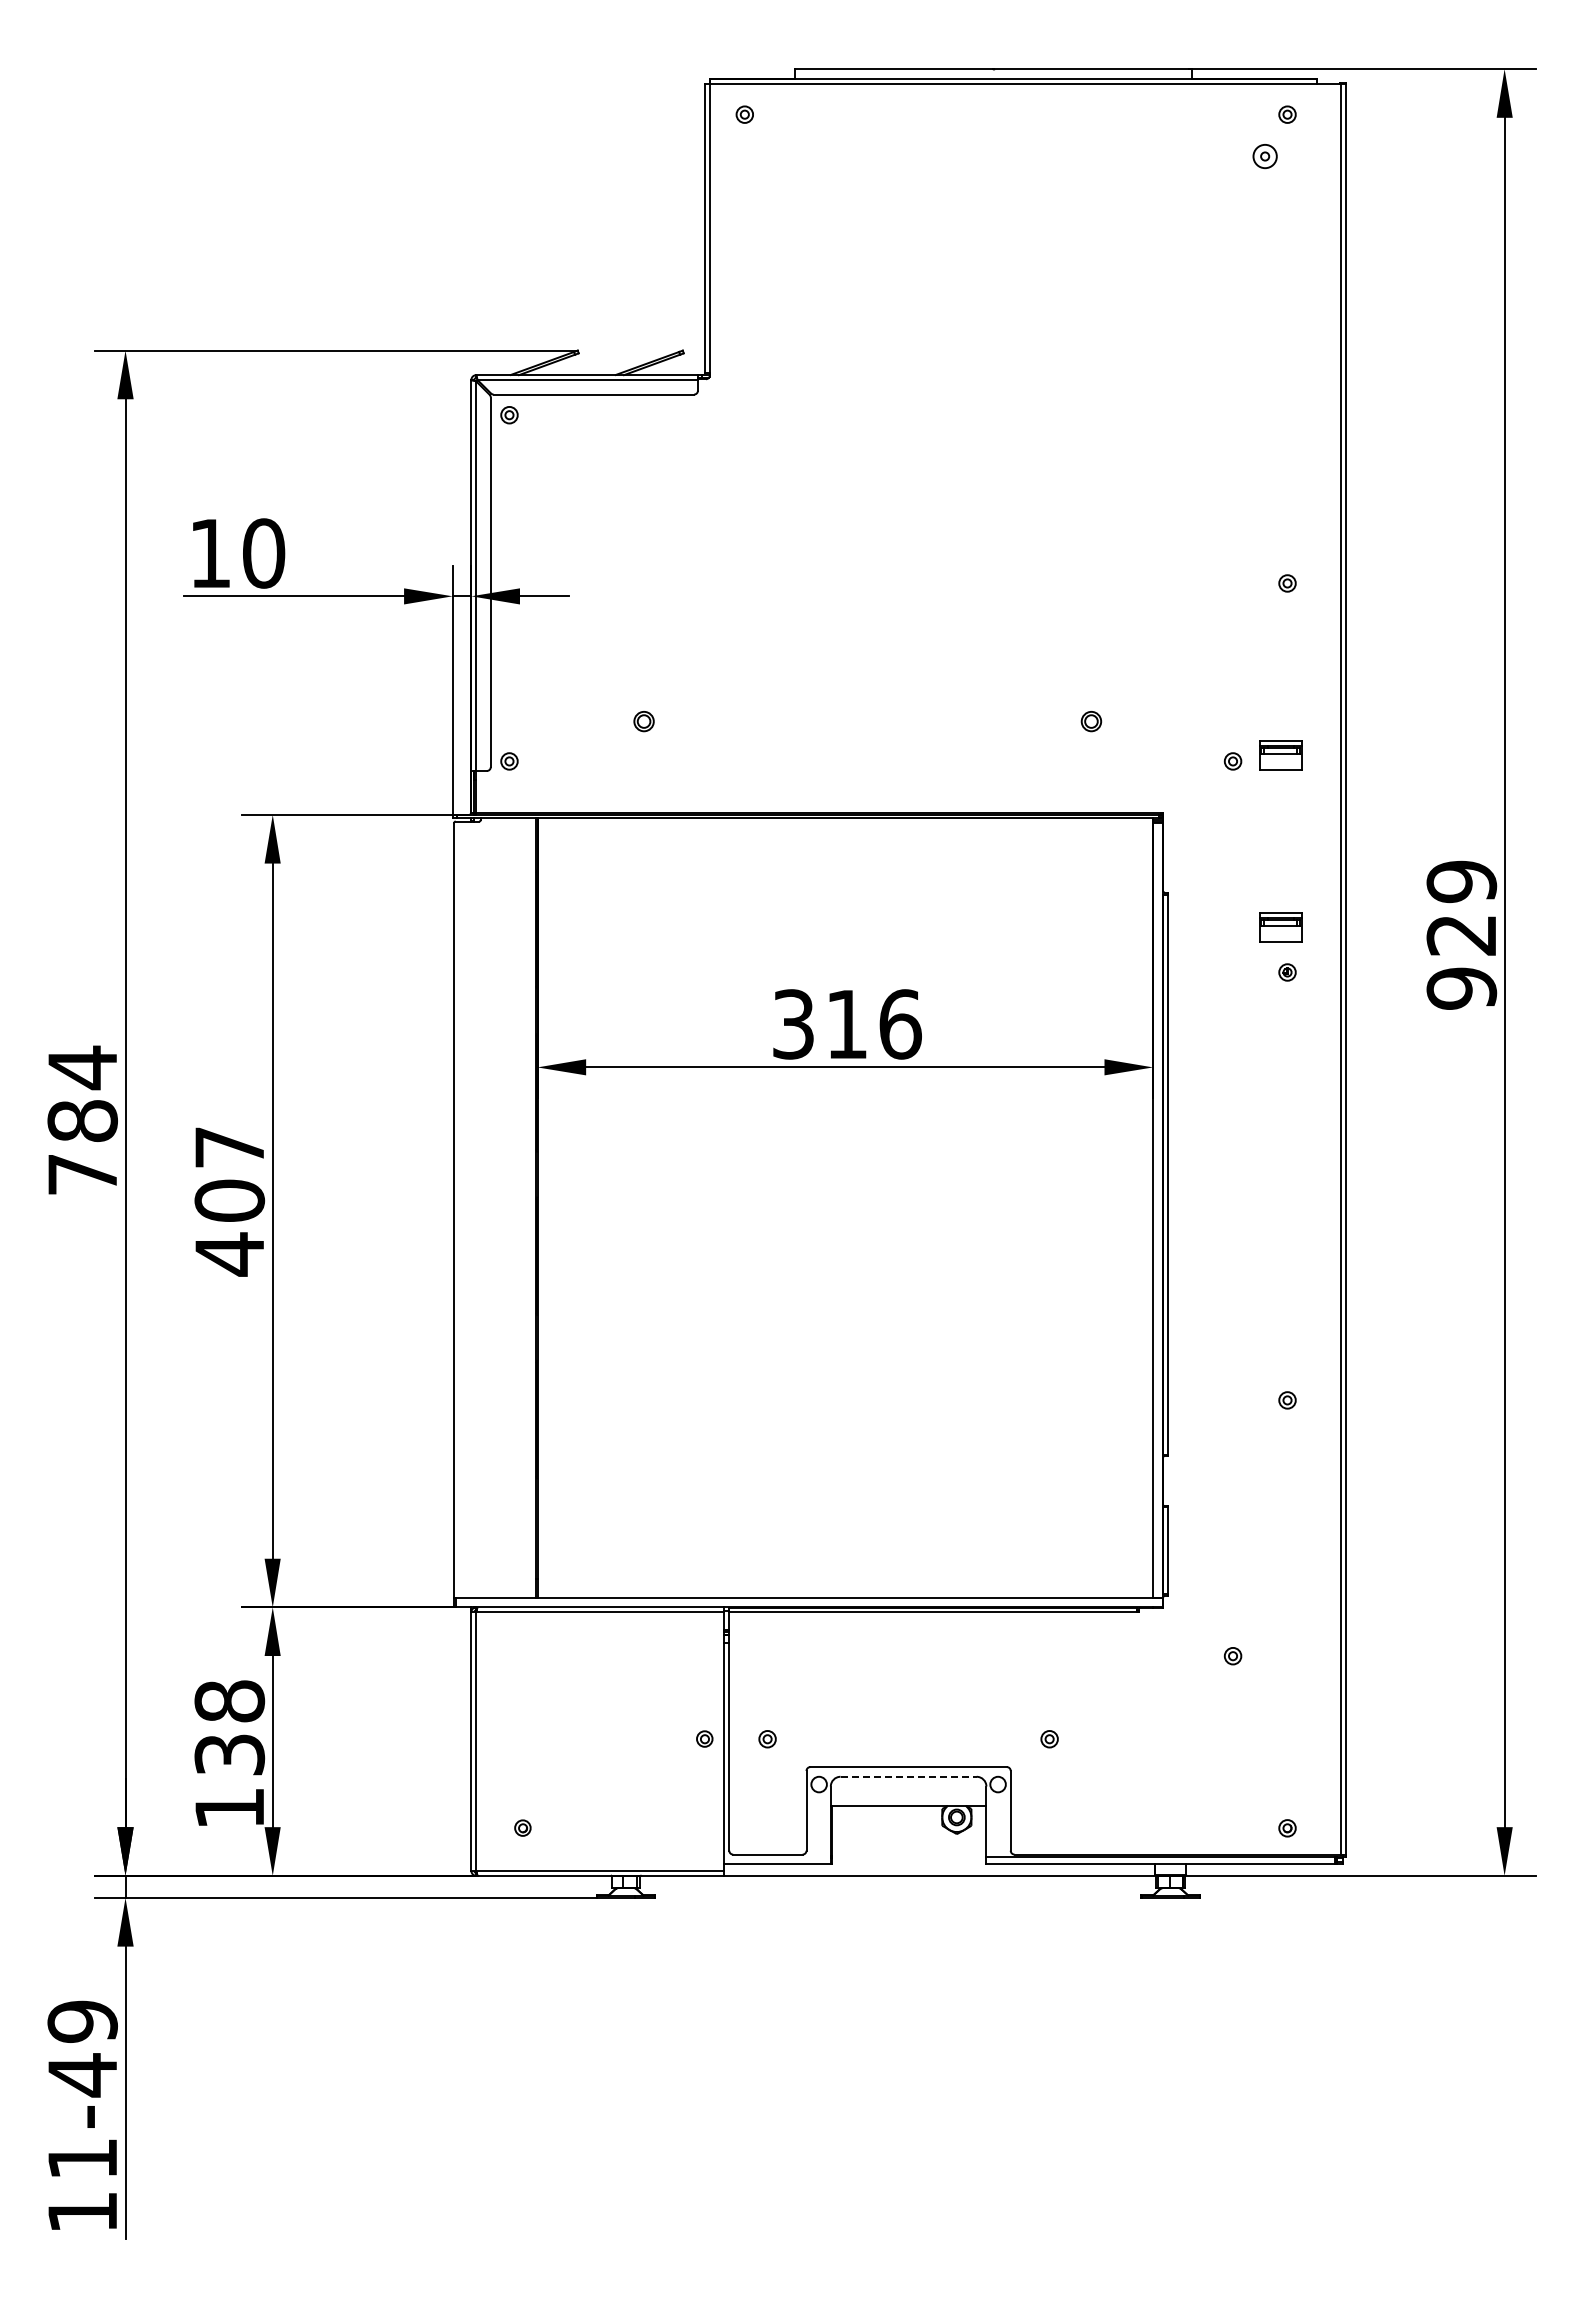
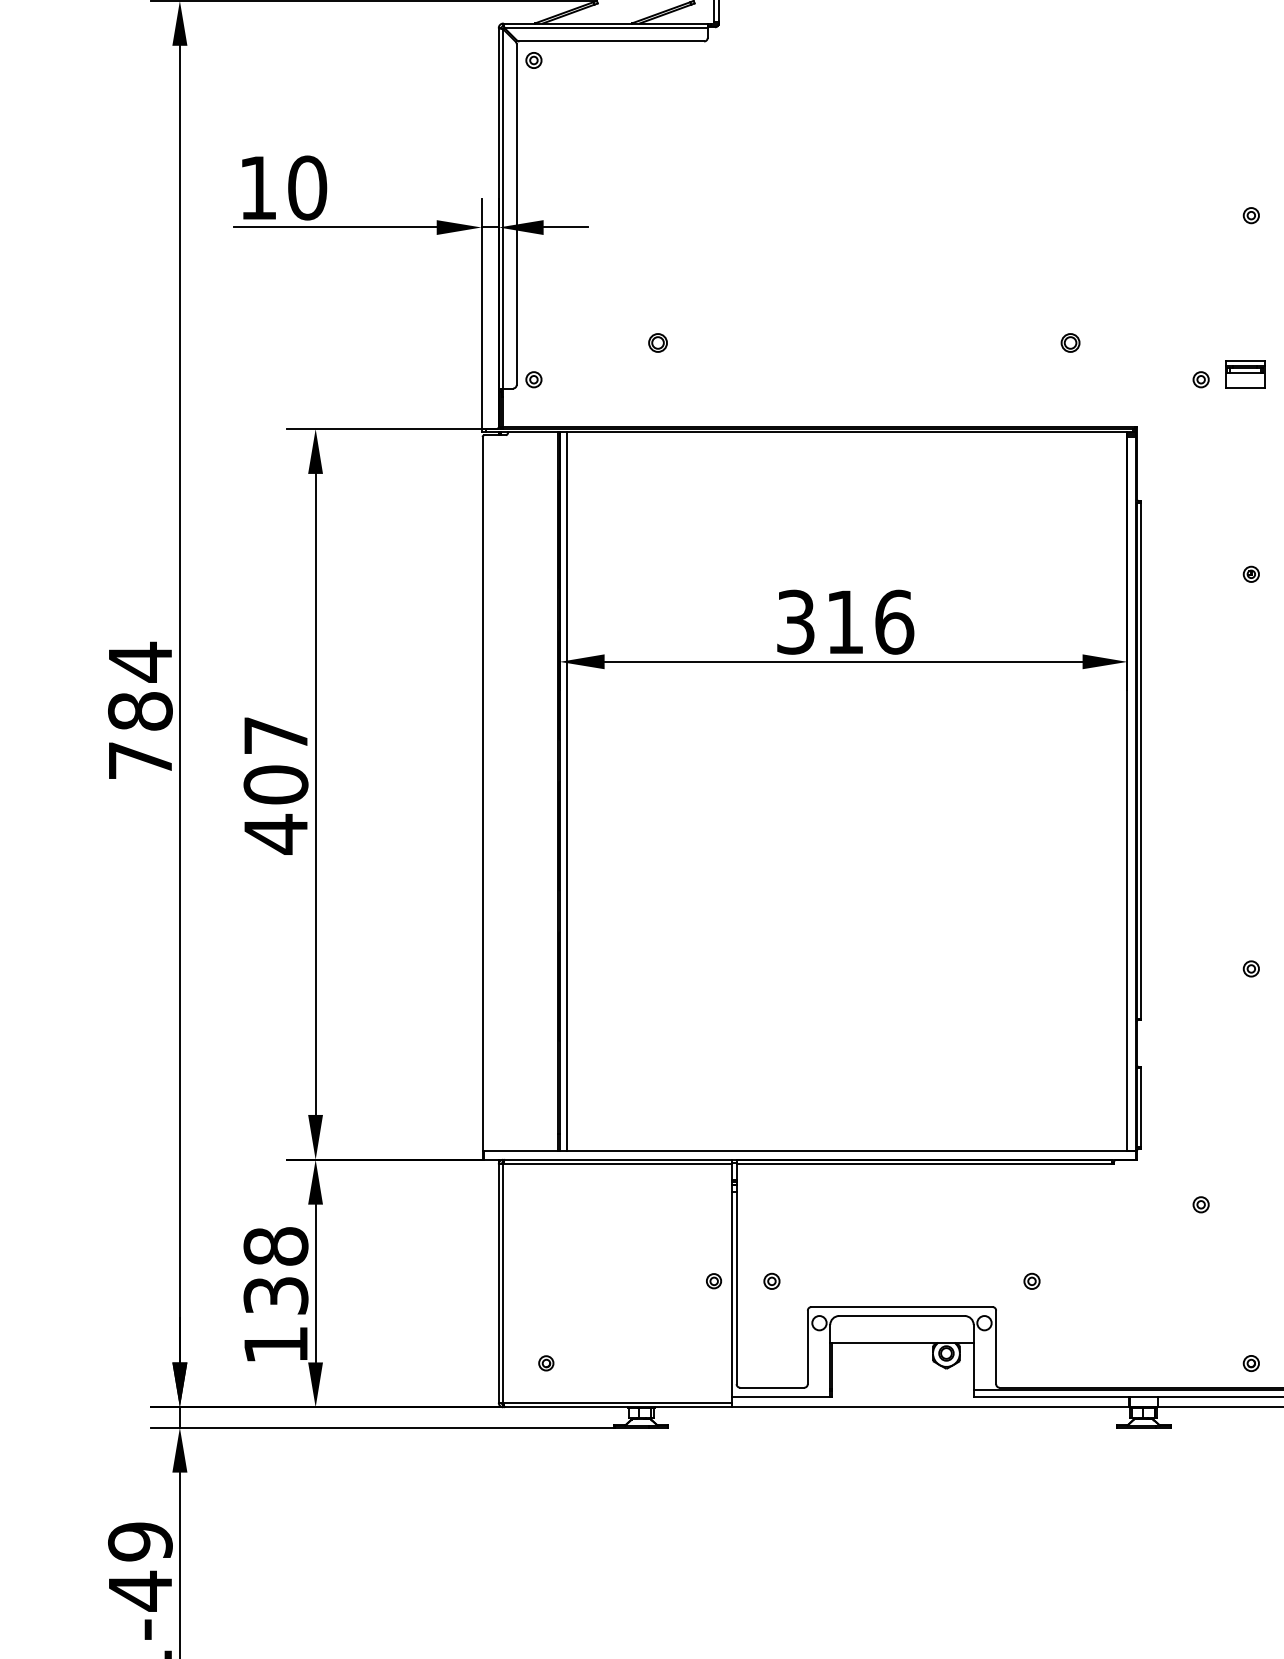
part: (1280, 927) -> (1244, 532), removed
line: (545, 1207) -> (567, 791), added
line: (909, 1776) -> (902, 1315), dashed -> solid

